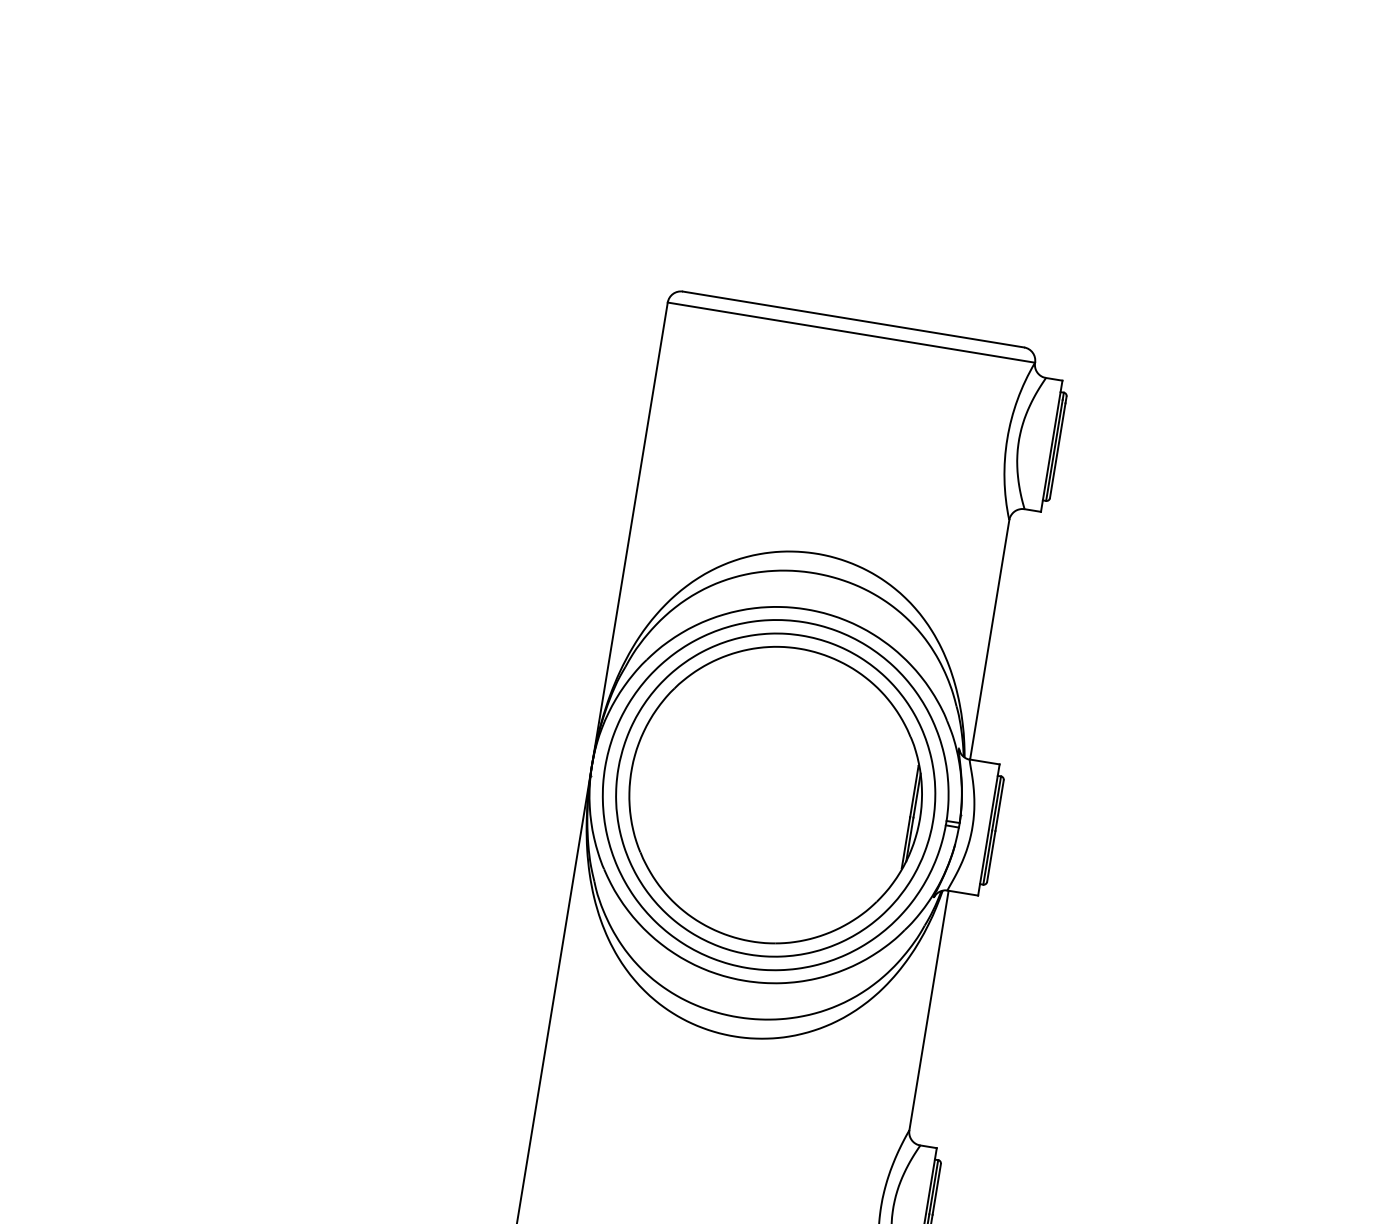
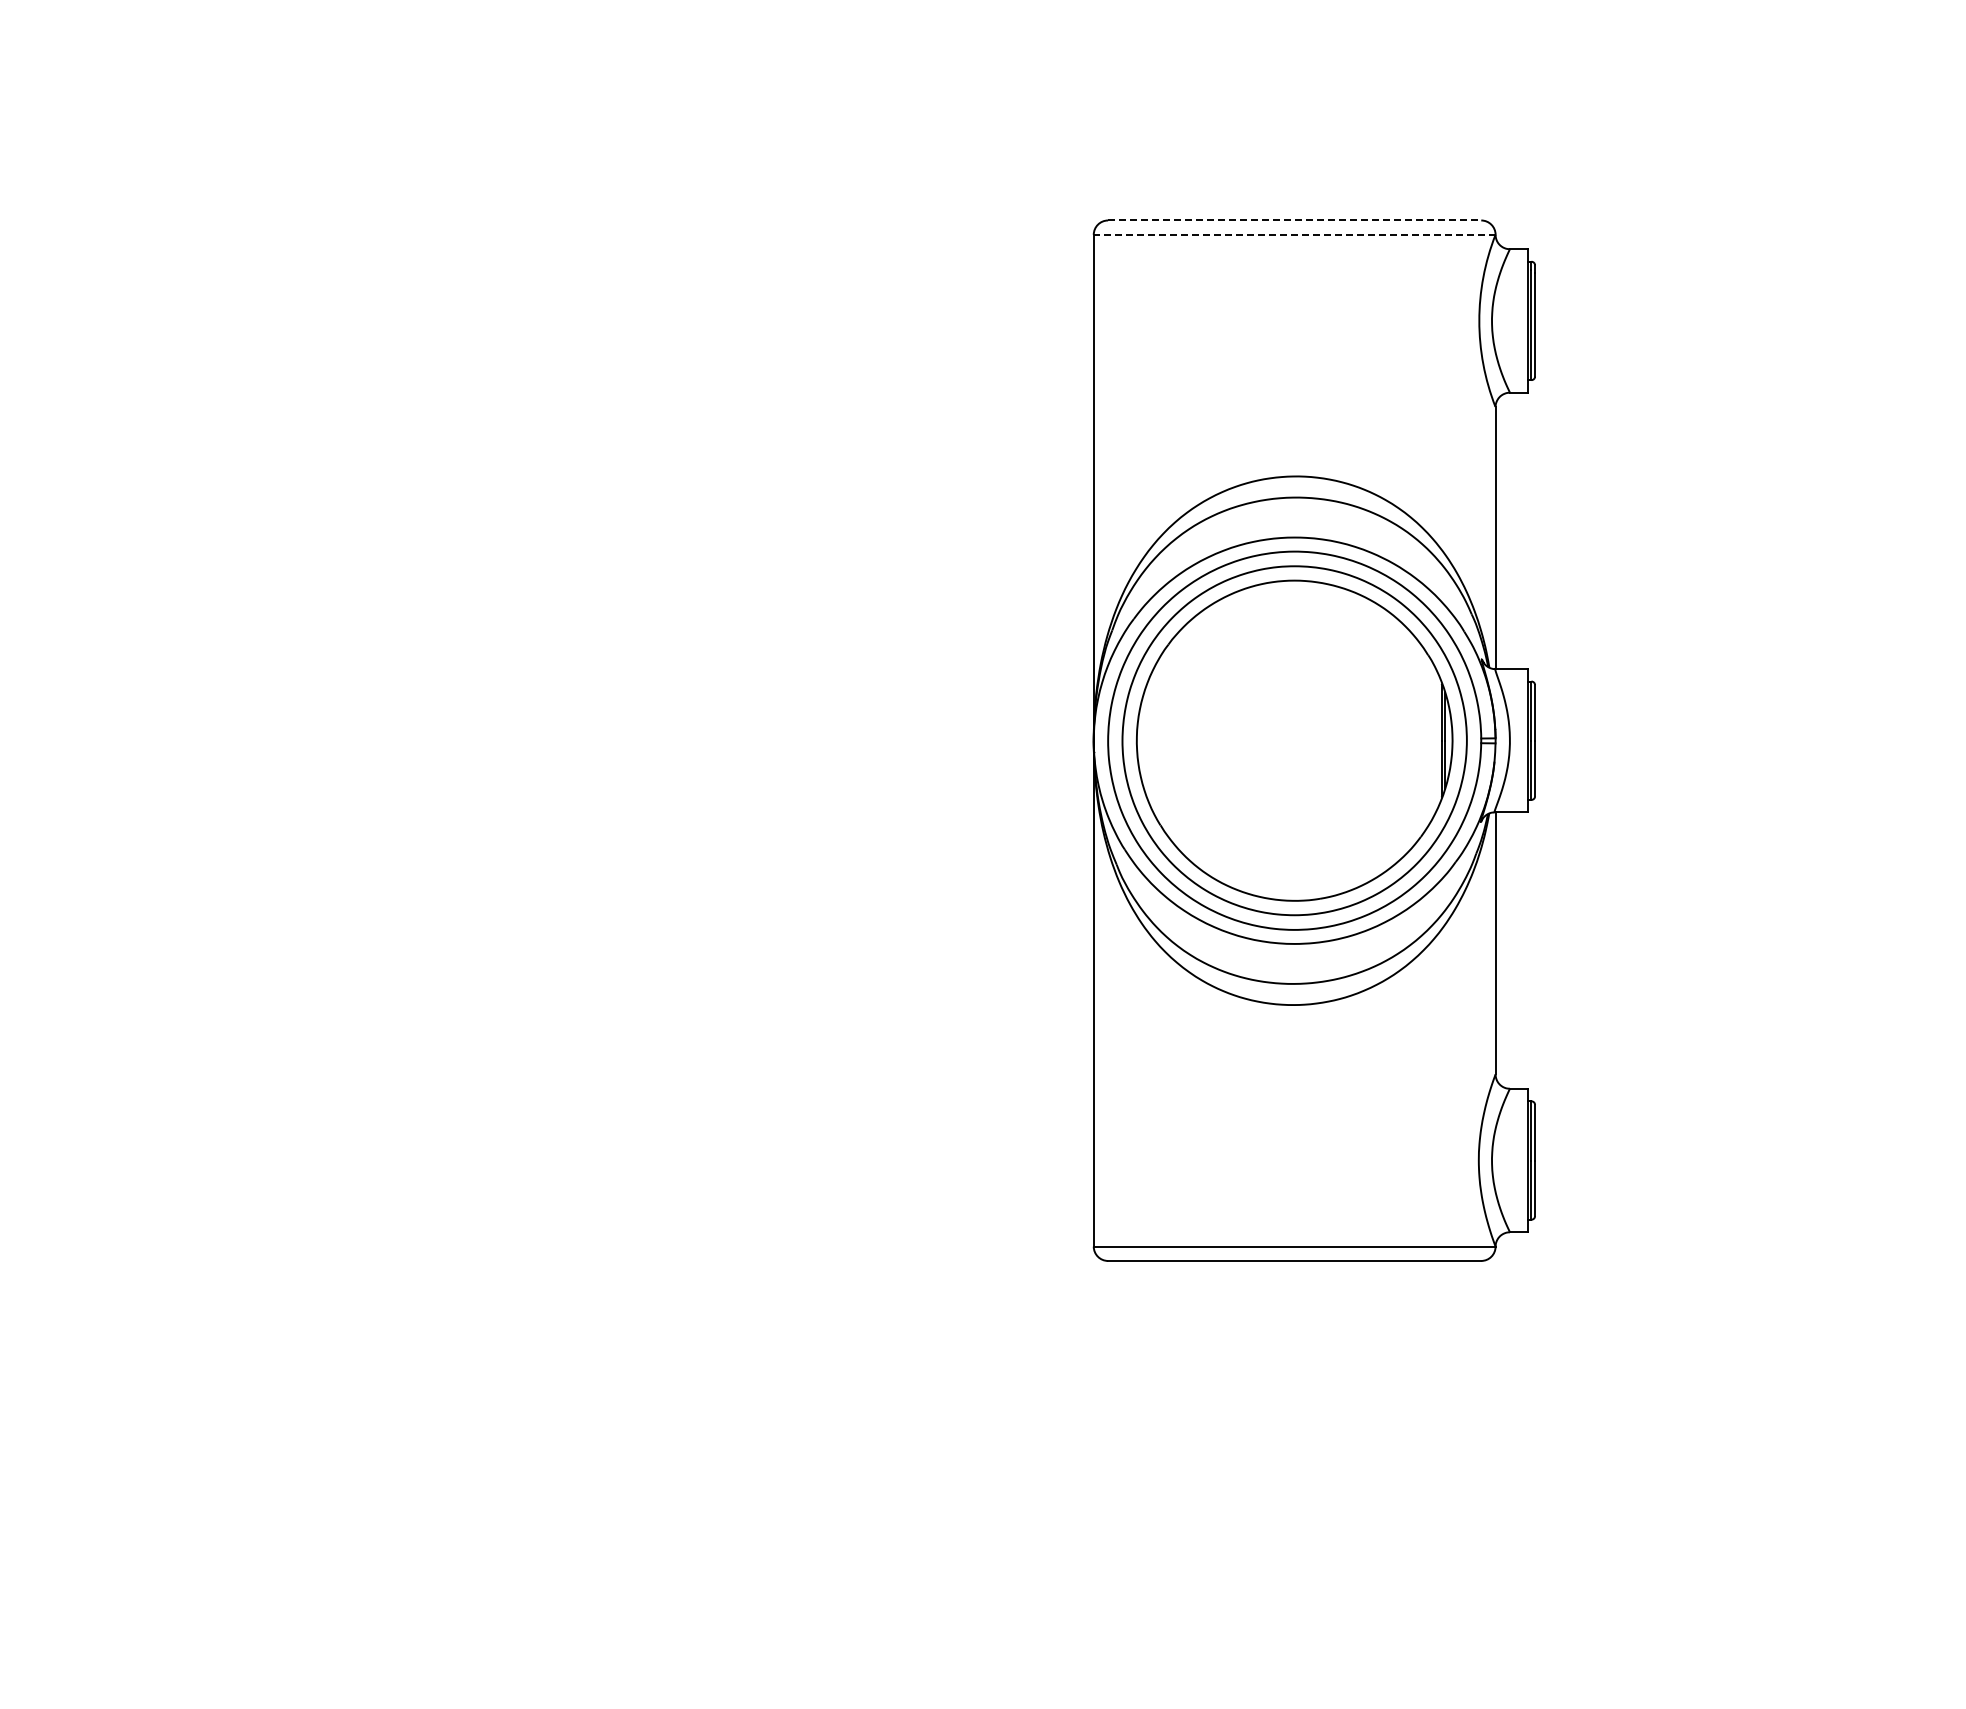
line: (853, 319) -> (1294, 220), solid -> dashed
line: (851, 332) -> (1294, 234), solid -> dashed

